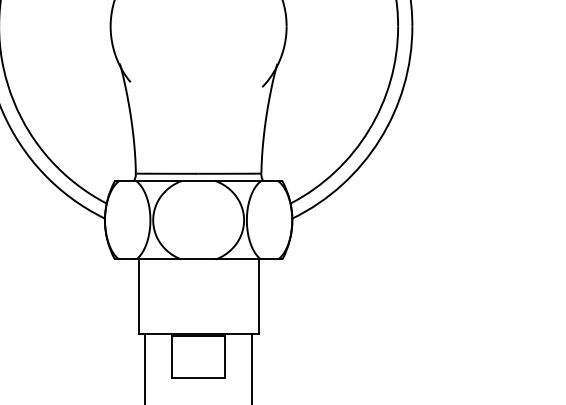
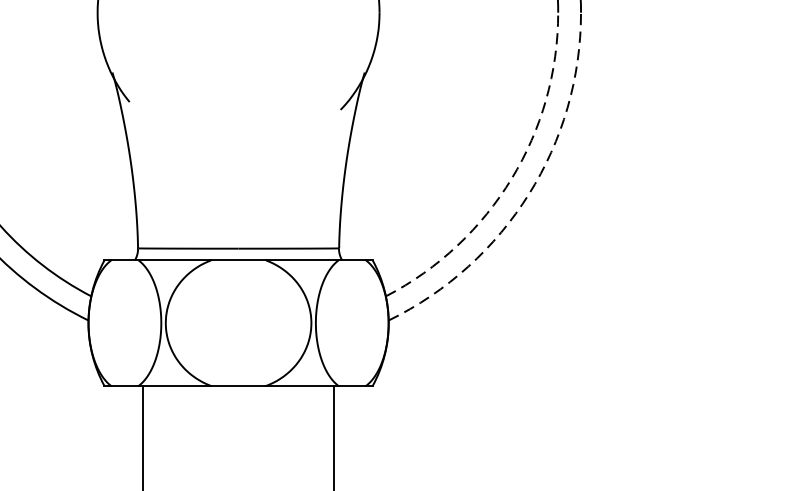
arc: (369, 130) -> (512, 179), solid -> dashed
arc: (379, 139) -> (528, 193), solid -> dashed

